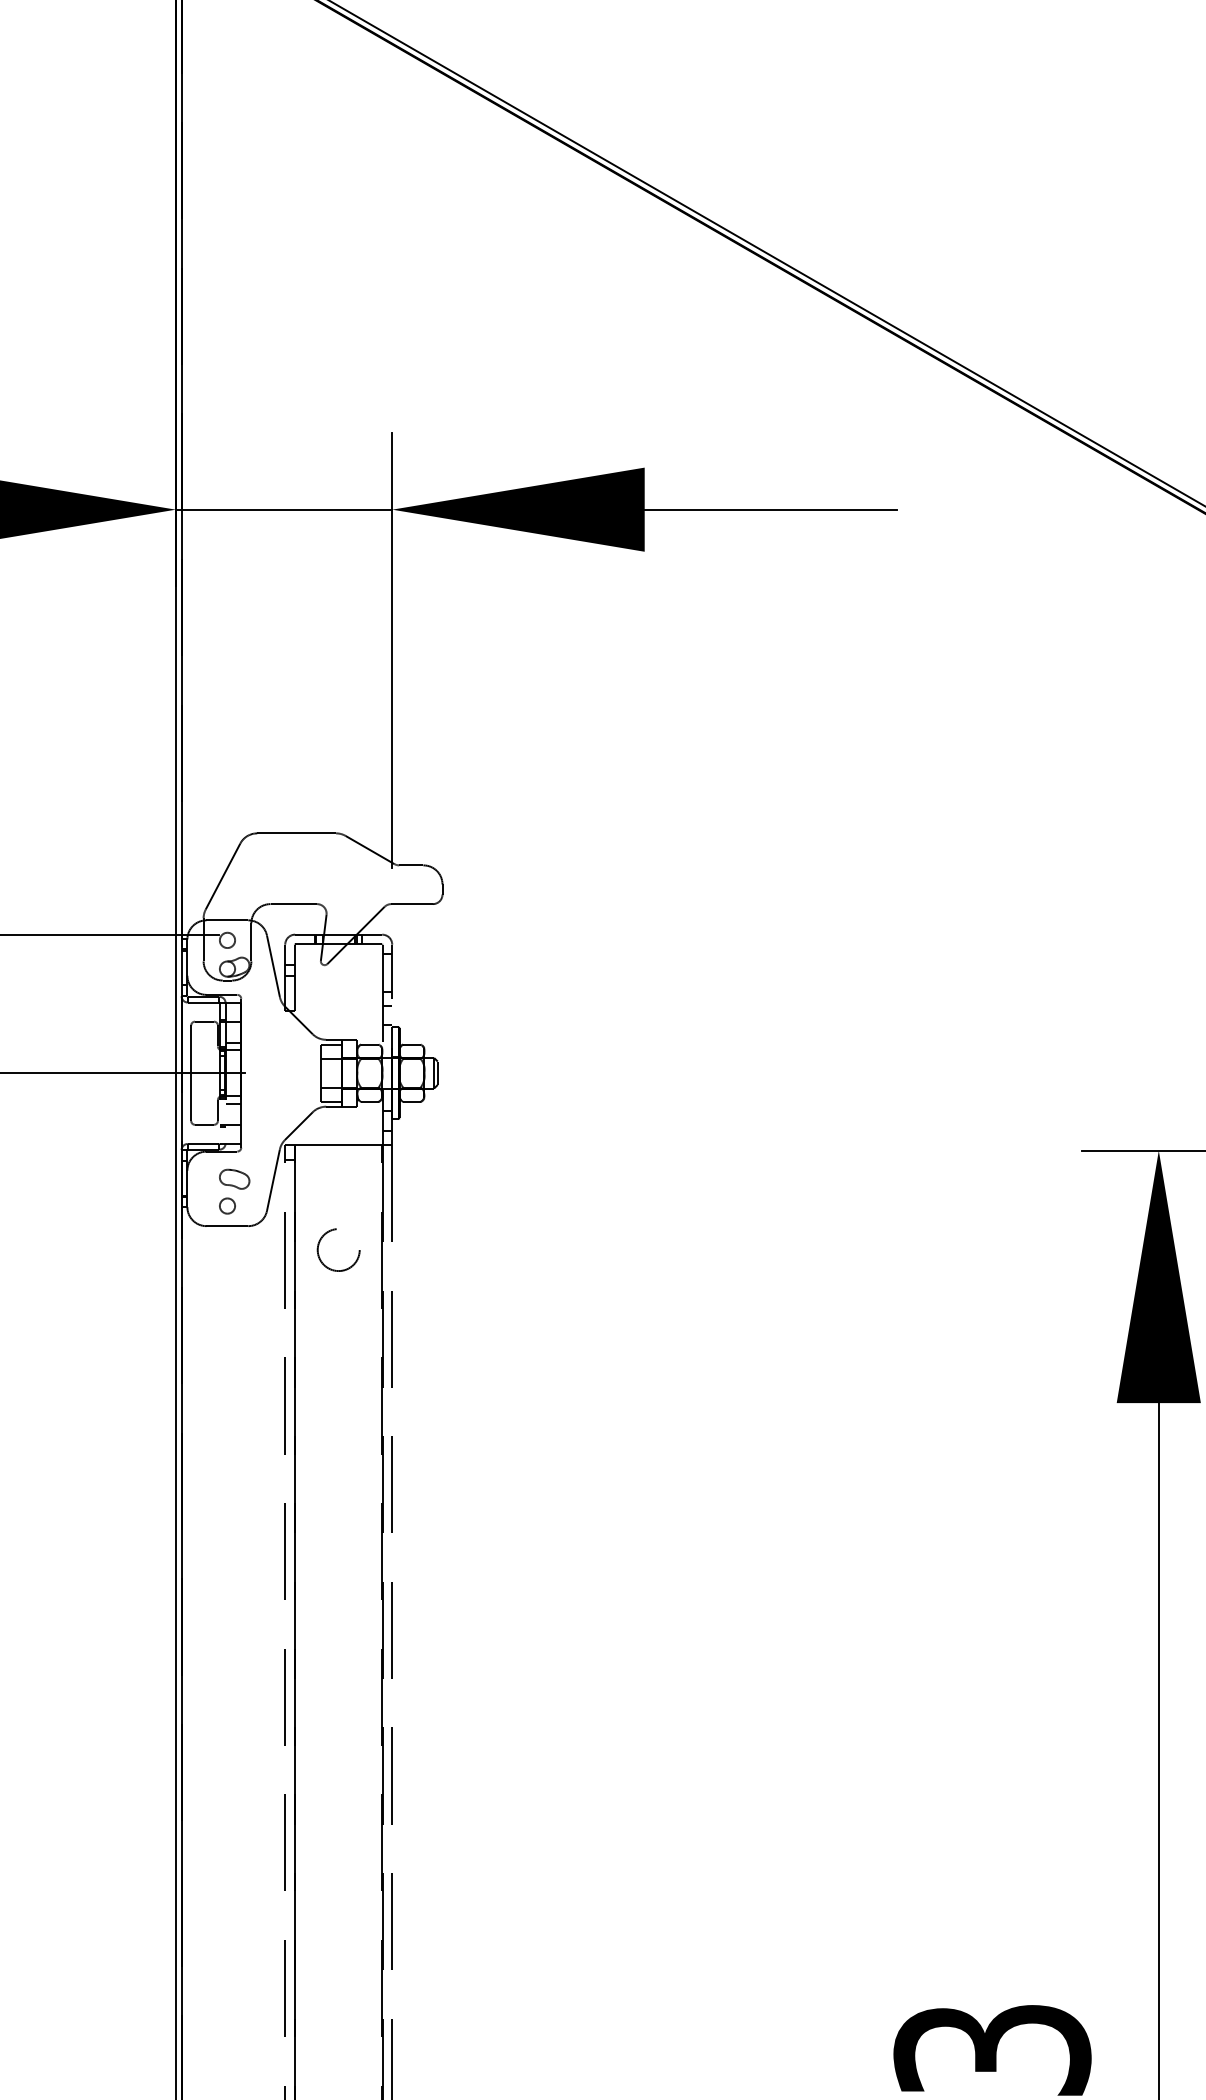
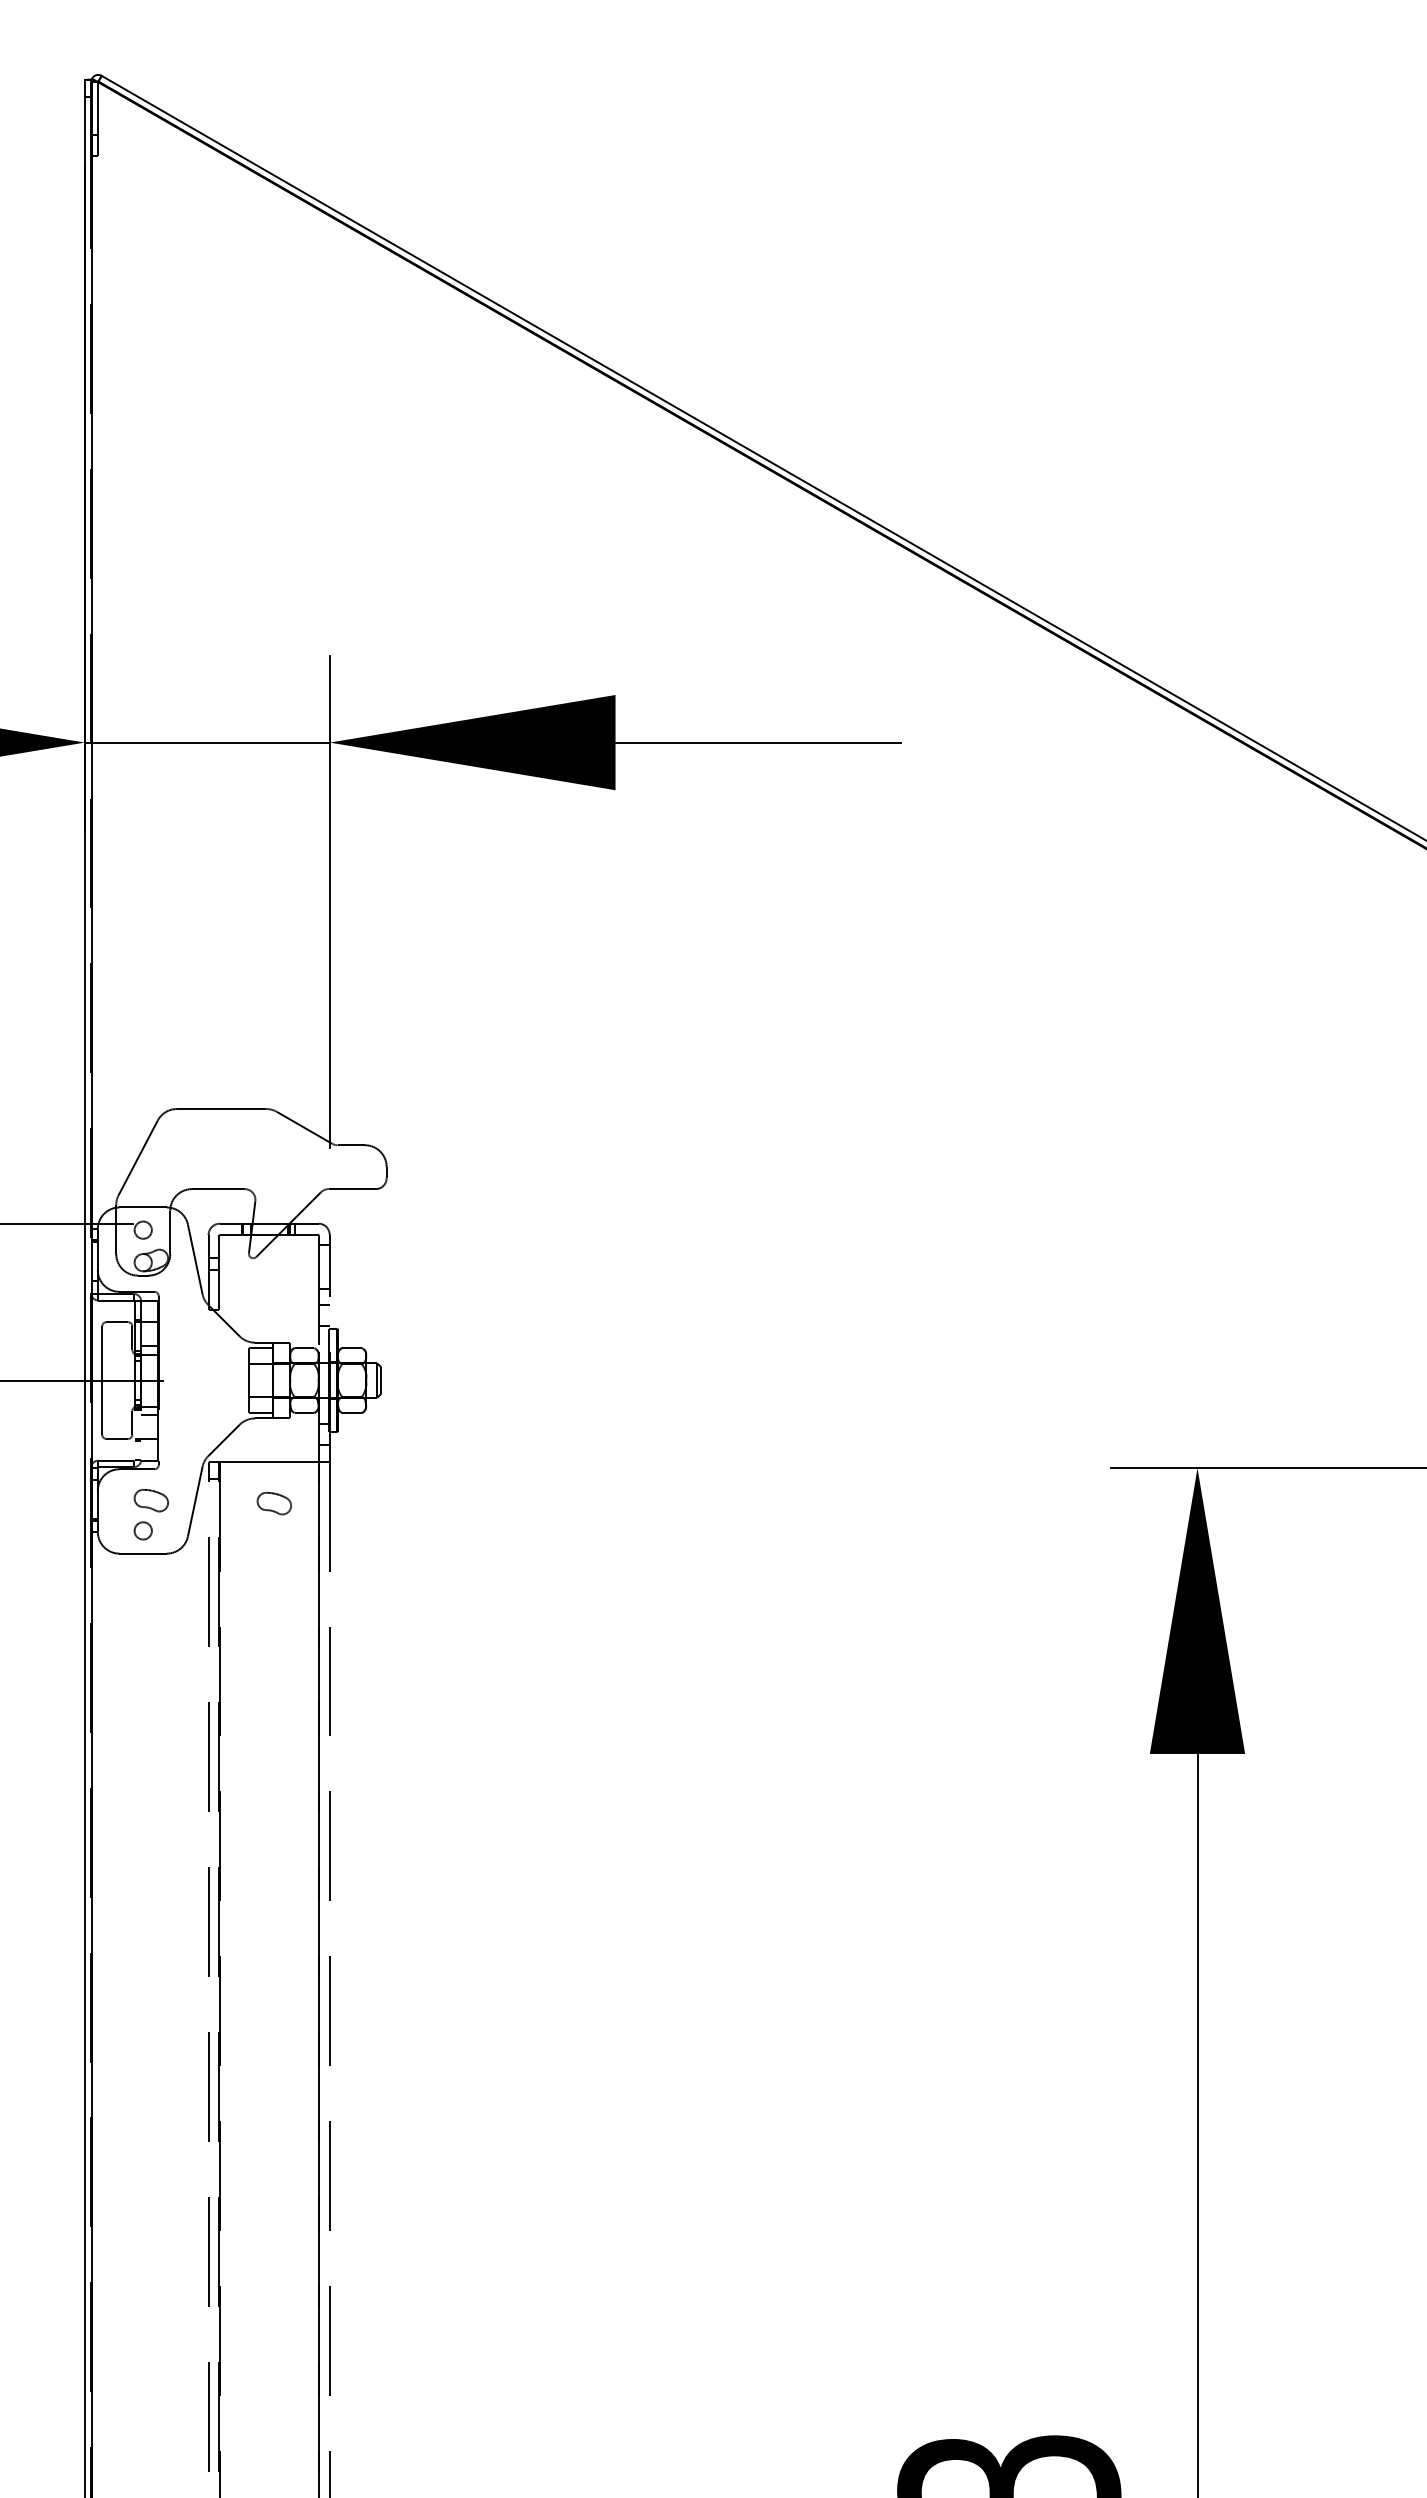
part: (342, 1181) -> (273, 1503), added
circle: (338, 1249) -> (268, 1580), removed

